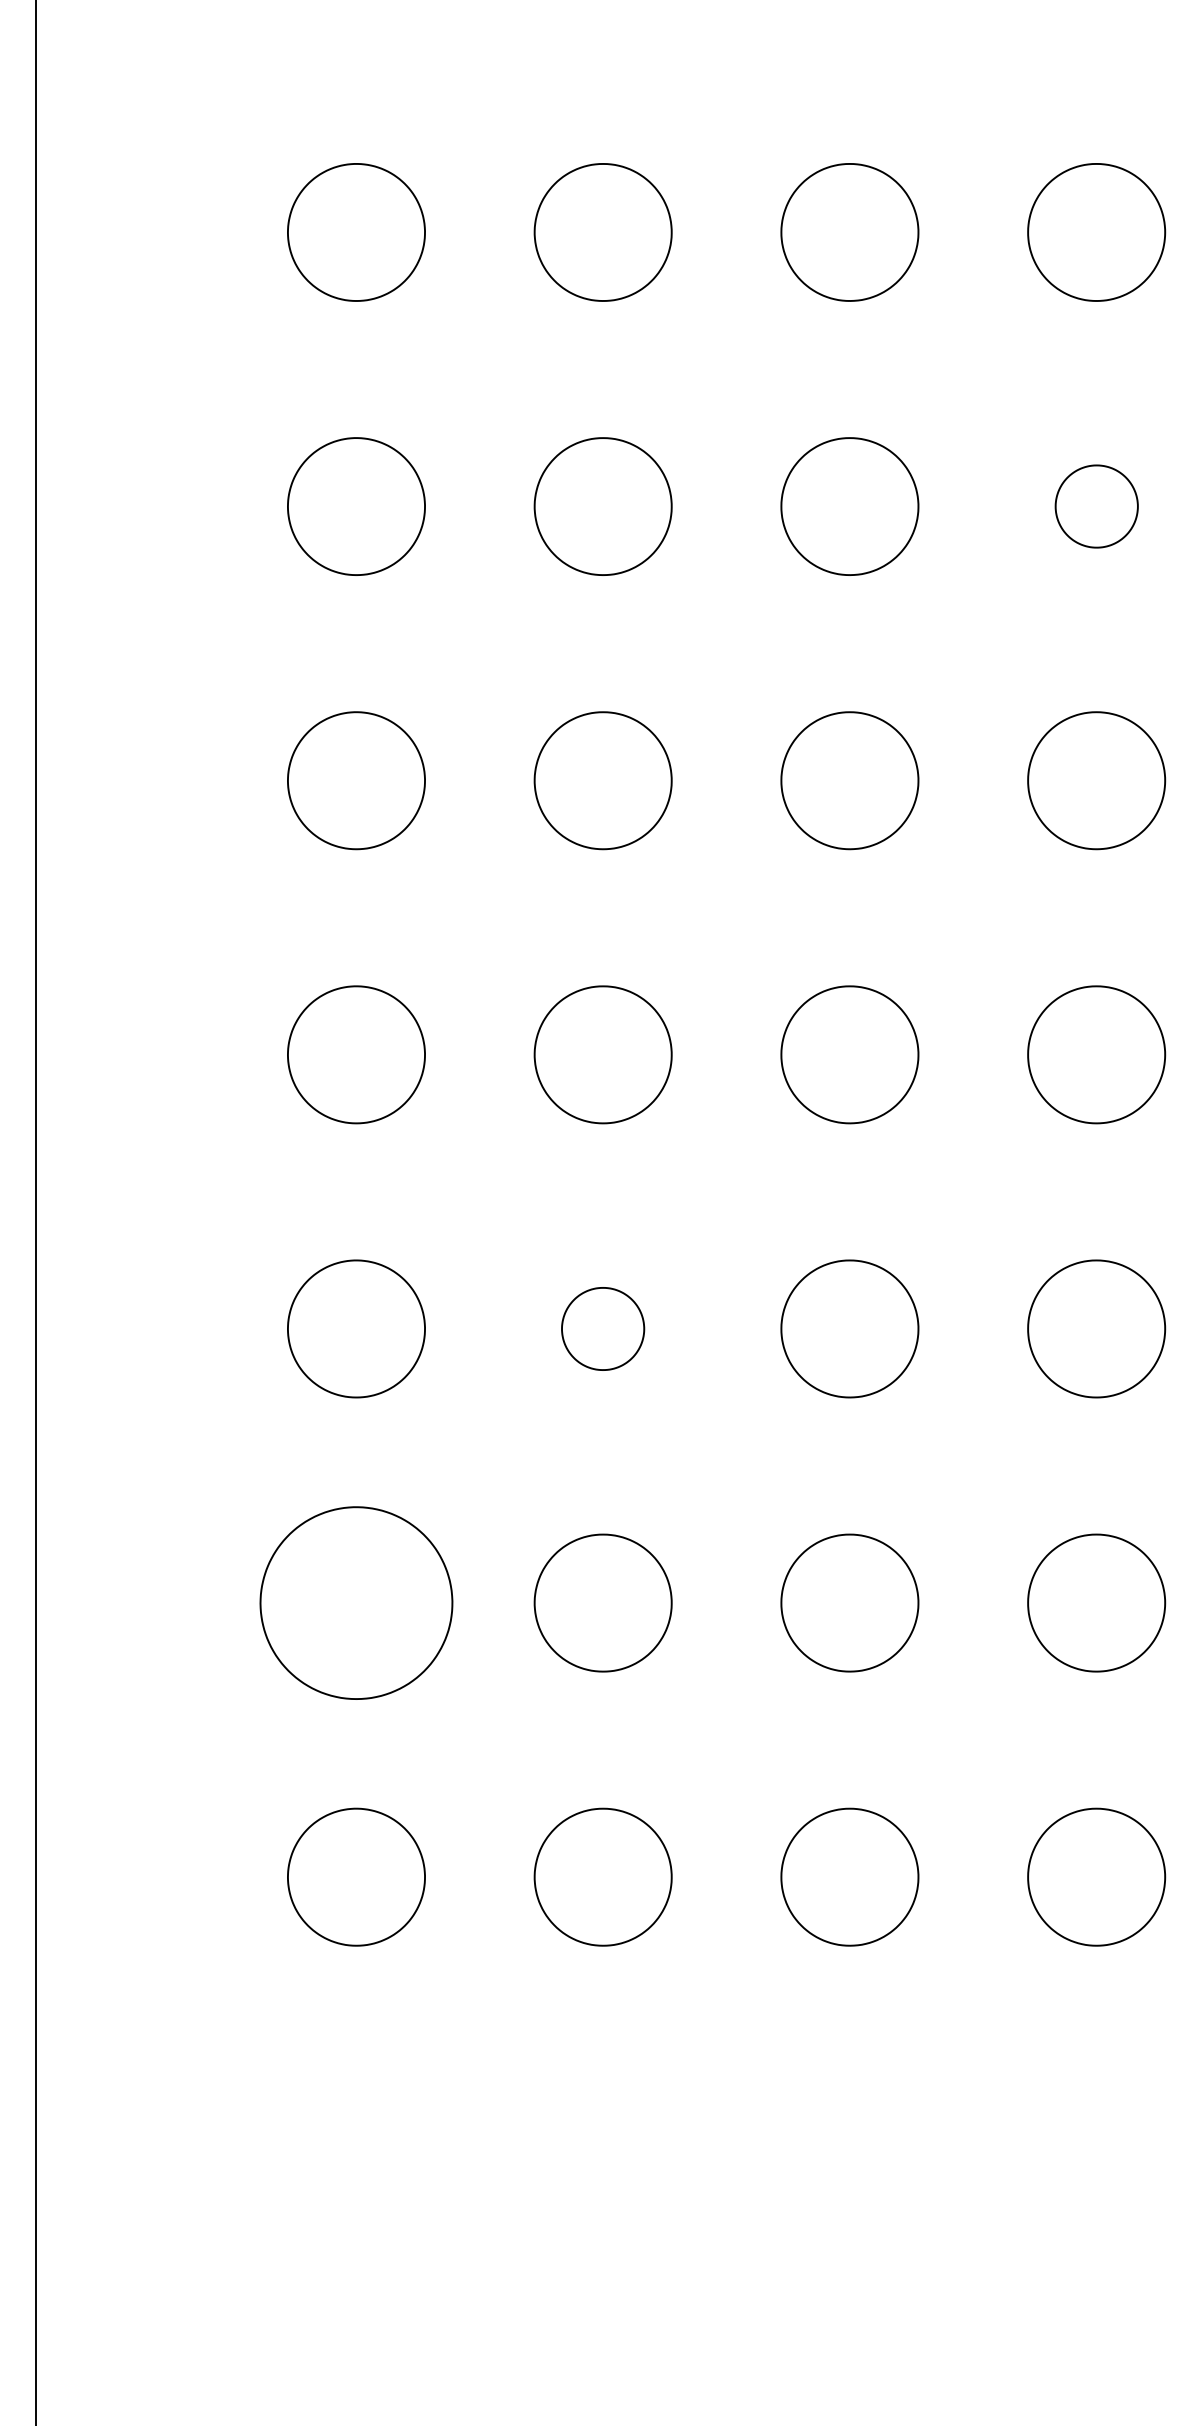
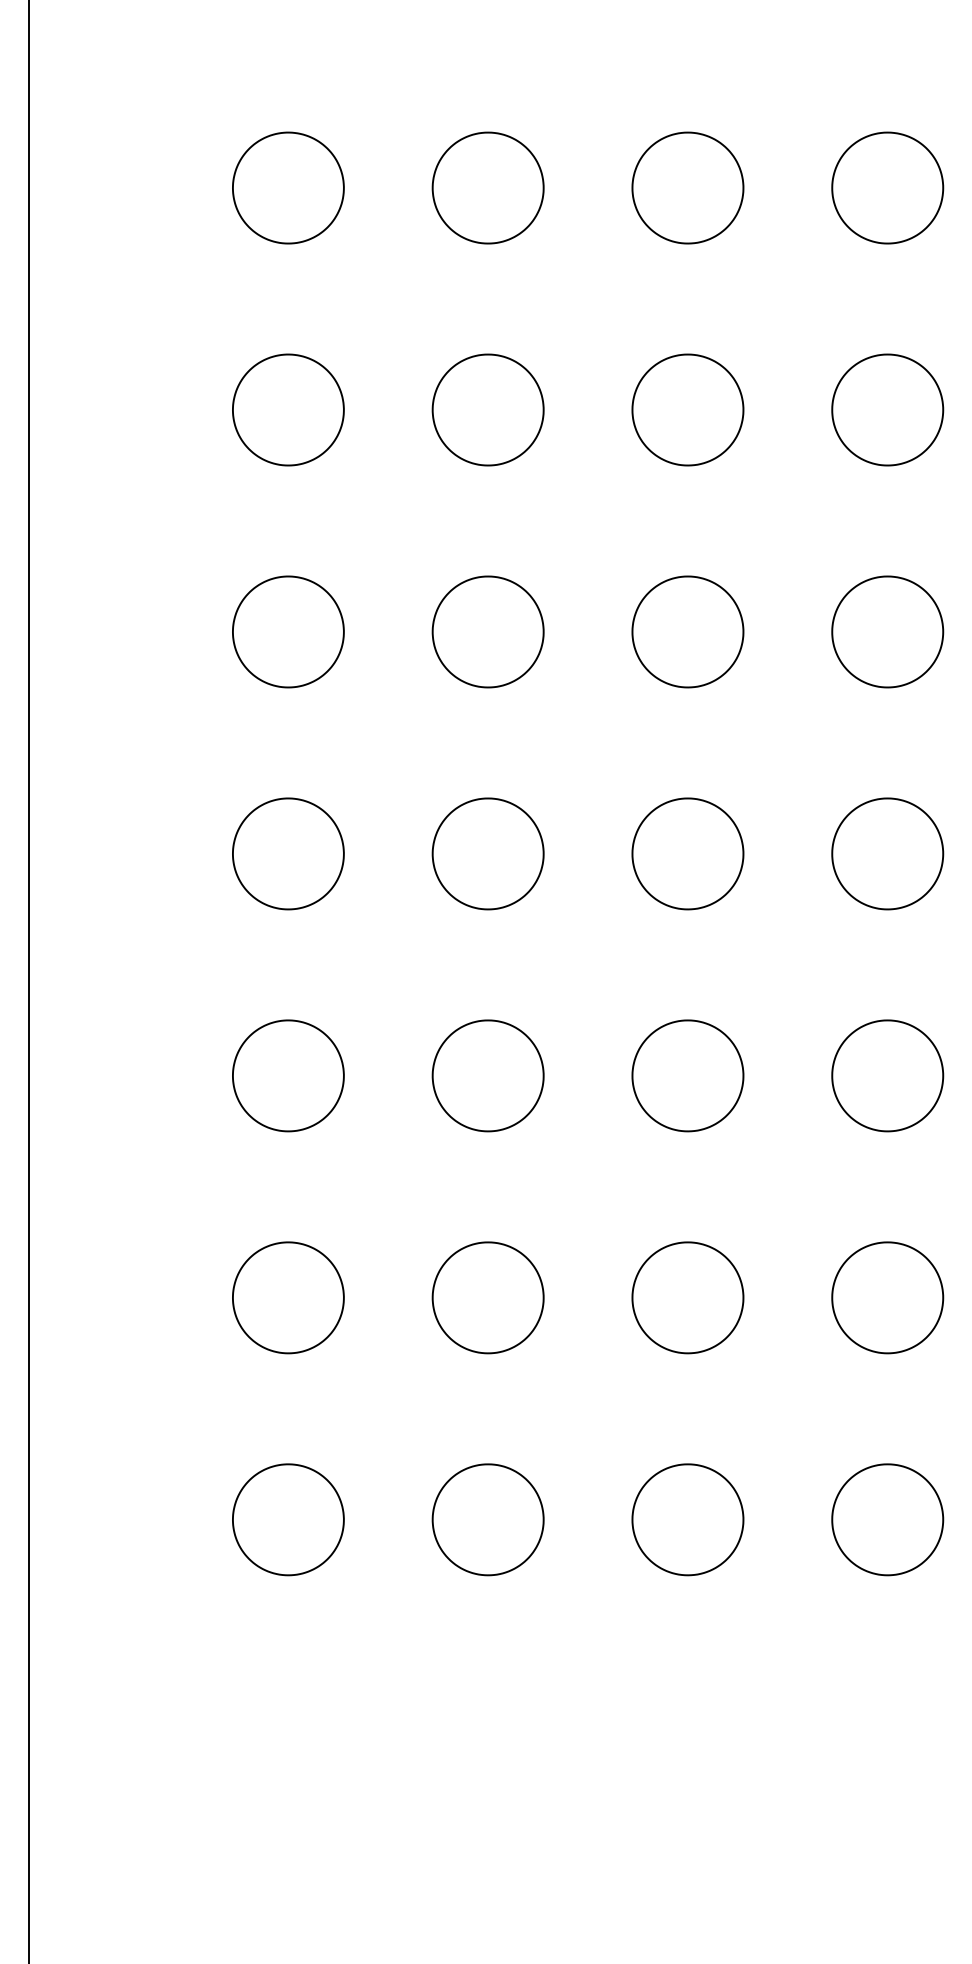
part: (1096, 506) -> (887, 409), size x1.67
part: (602, 1328) -> (487, 1075), size x1.67
part: (356, 1602) -> (288, 1297), size x0.71

